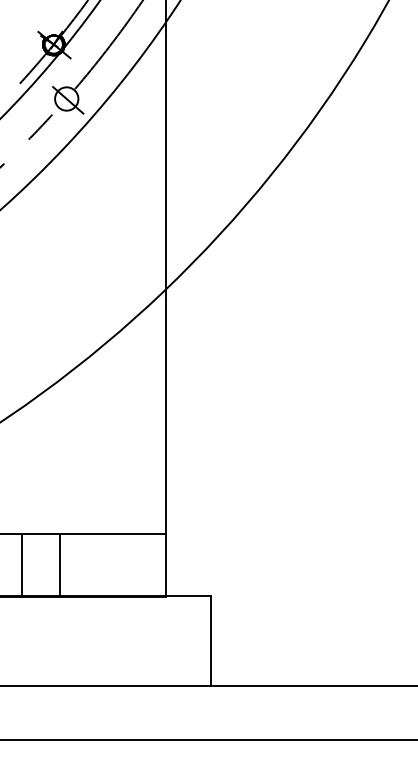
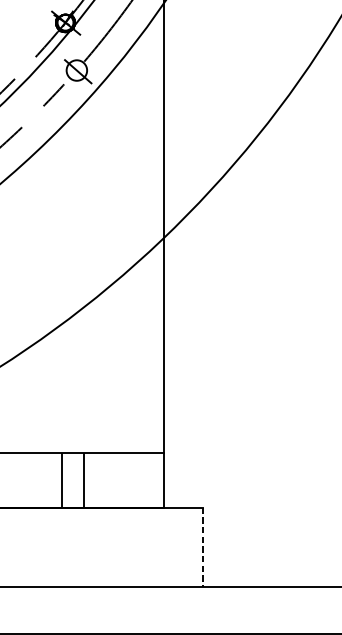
line: (22, 564) -> (62, 479), moved
line: (59, 564) -> (83, 479), moved
line: (210, 641) -> (203, 547), solid -> dashed

